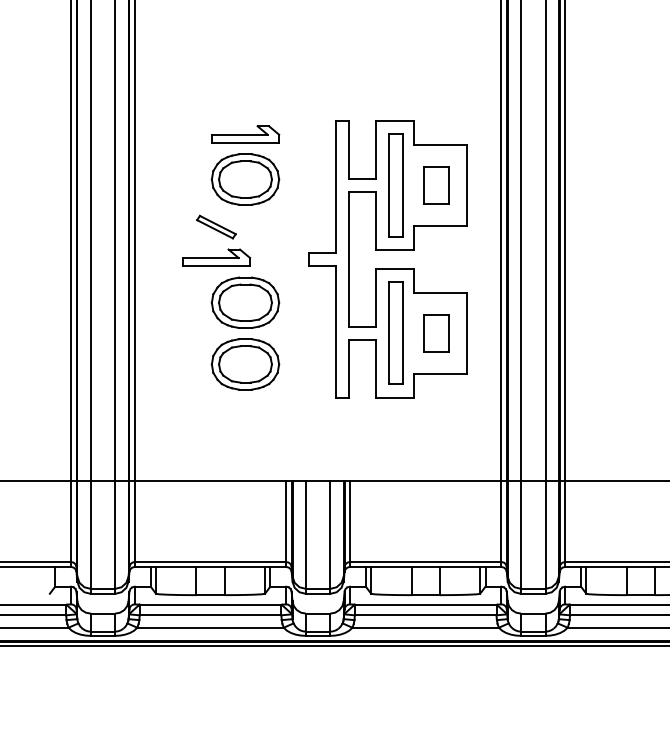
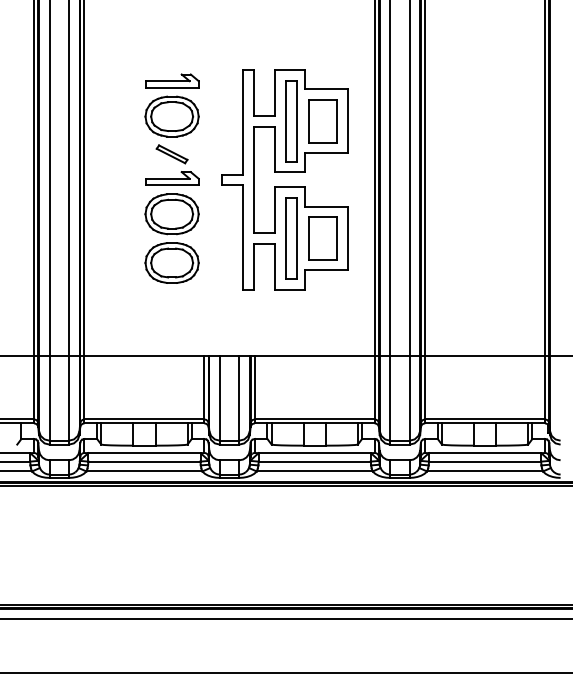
part: (435, 185) -> (322, 121), size x1.43
part: (216, 239) -> (172, 164), moved
part: (435, 333) -> (322, 238), size x1.43

